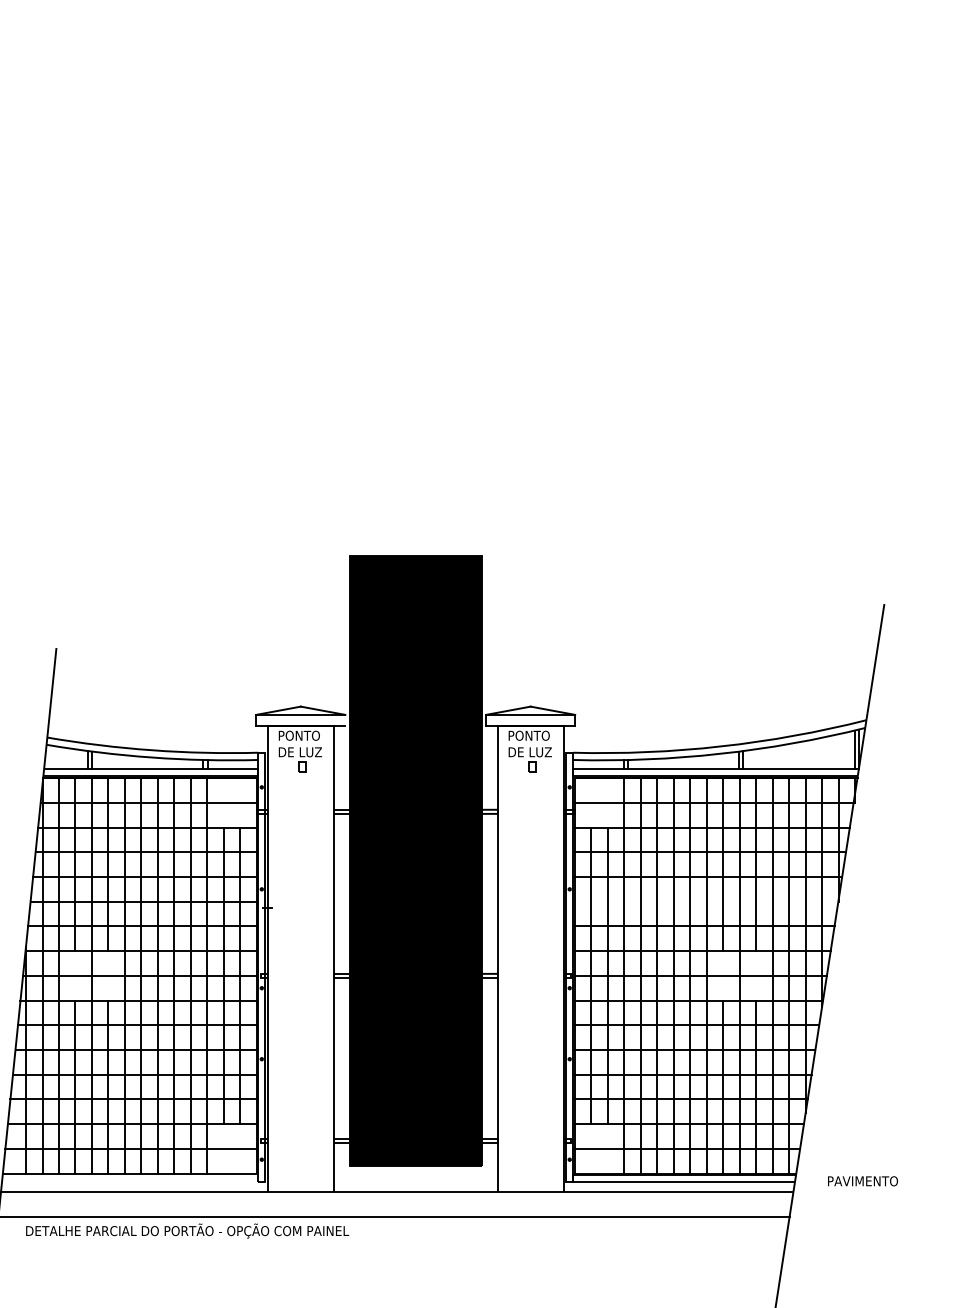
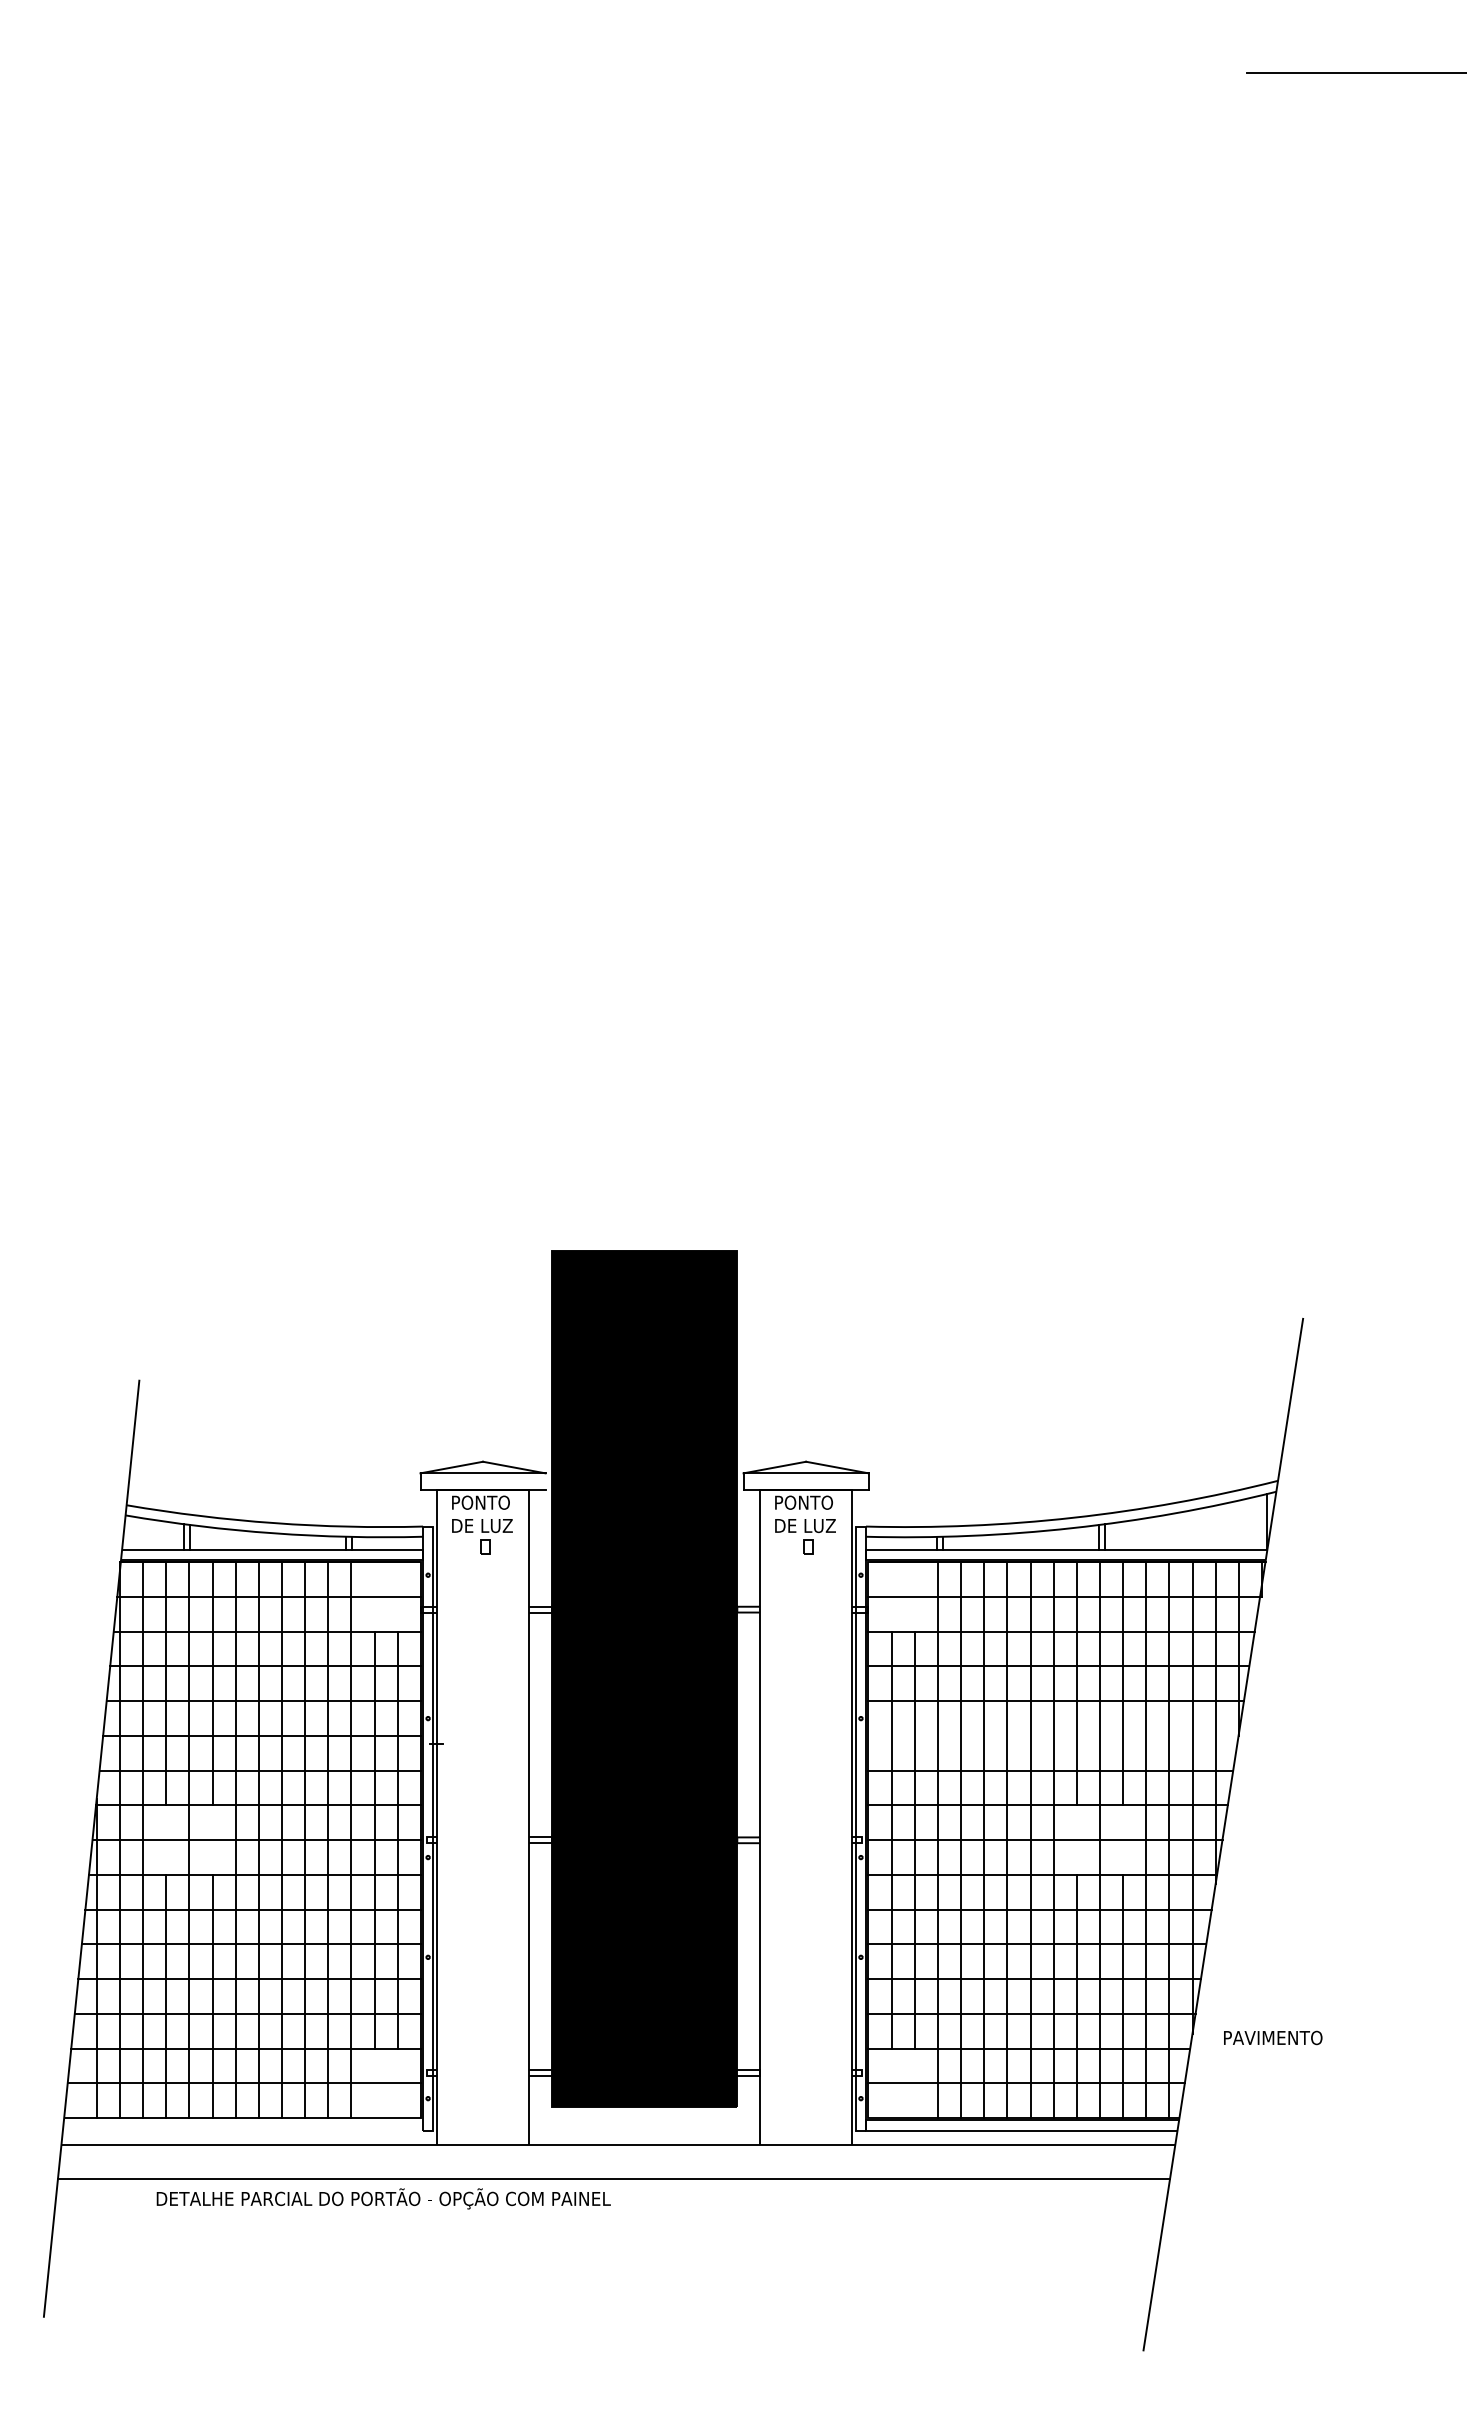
line: (854, 749) -> (1261, 1522), removed
text: (863, 1180) -> (1273, 2037), moved
text: (187, 1230) -> (383, 2198), moved

